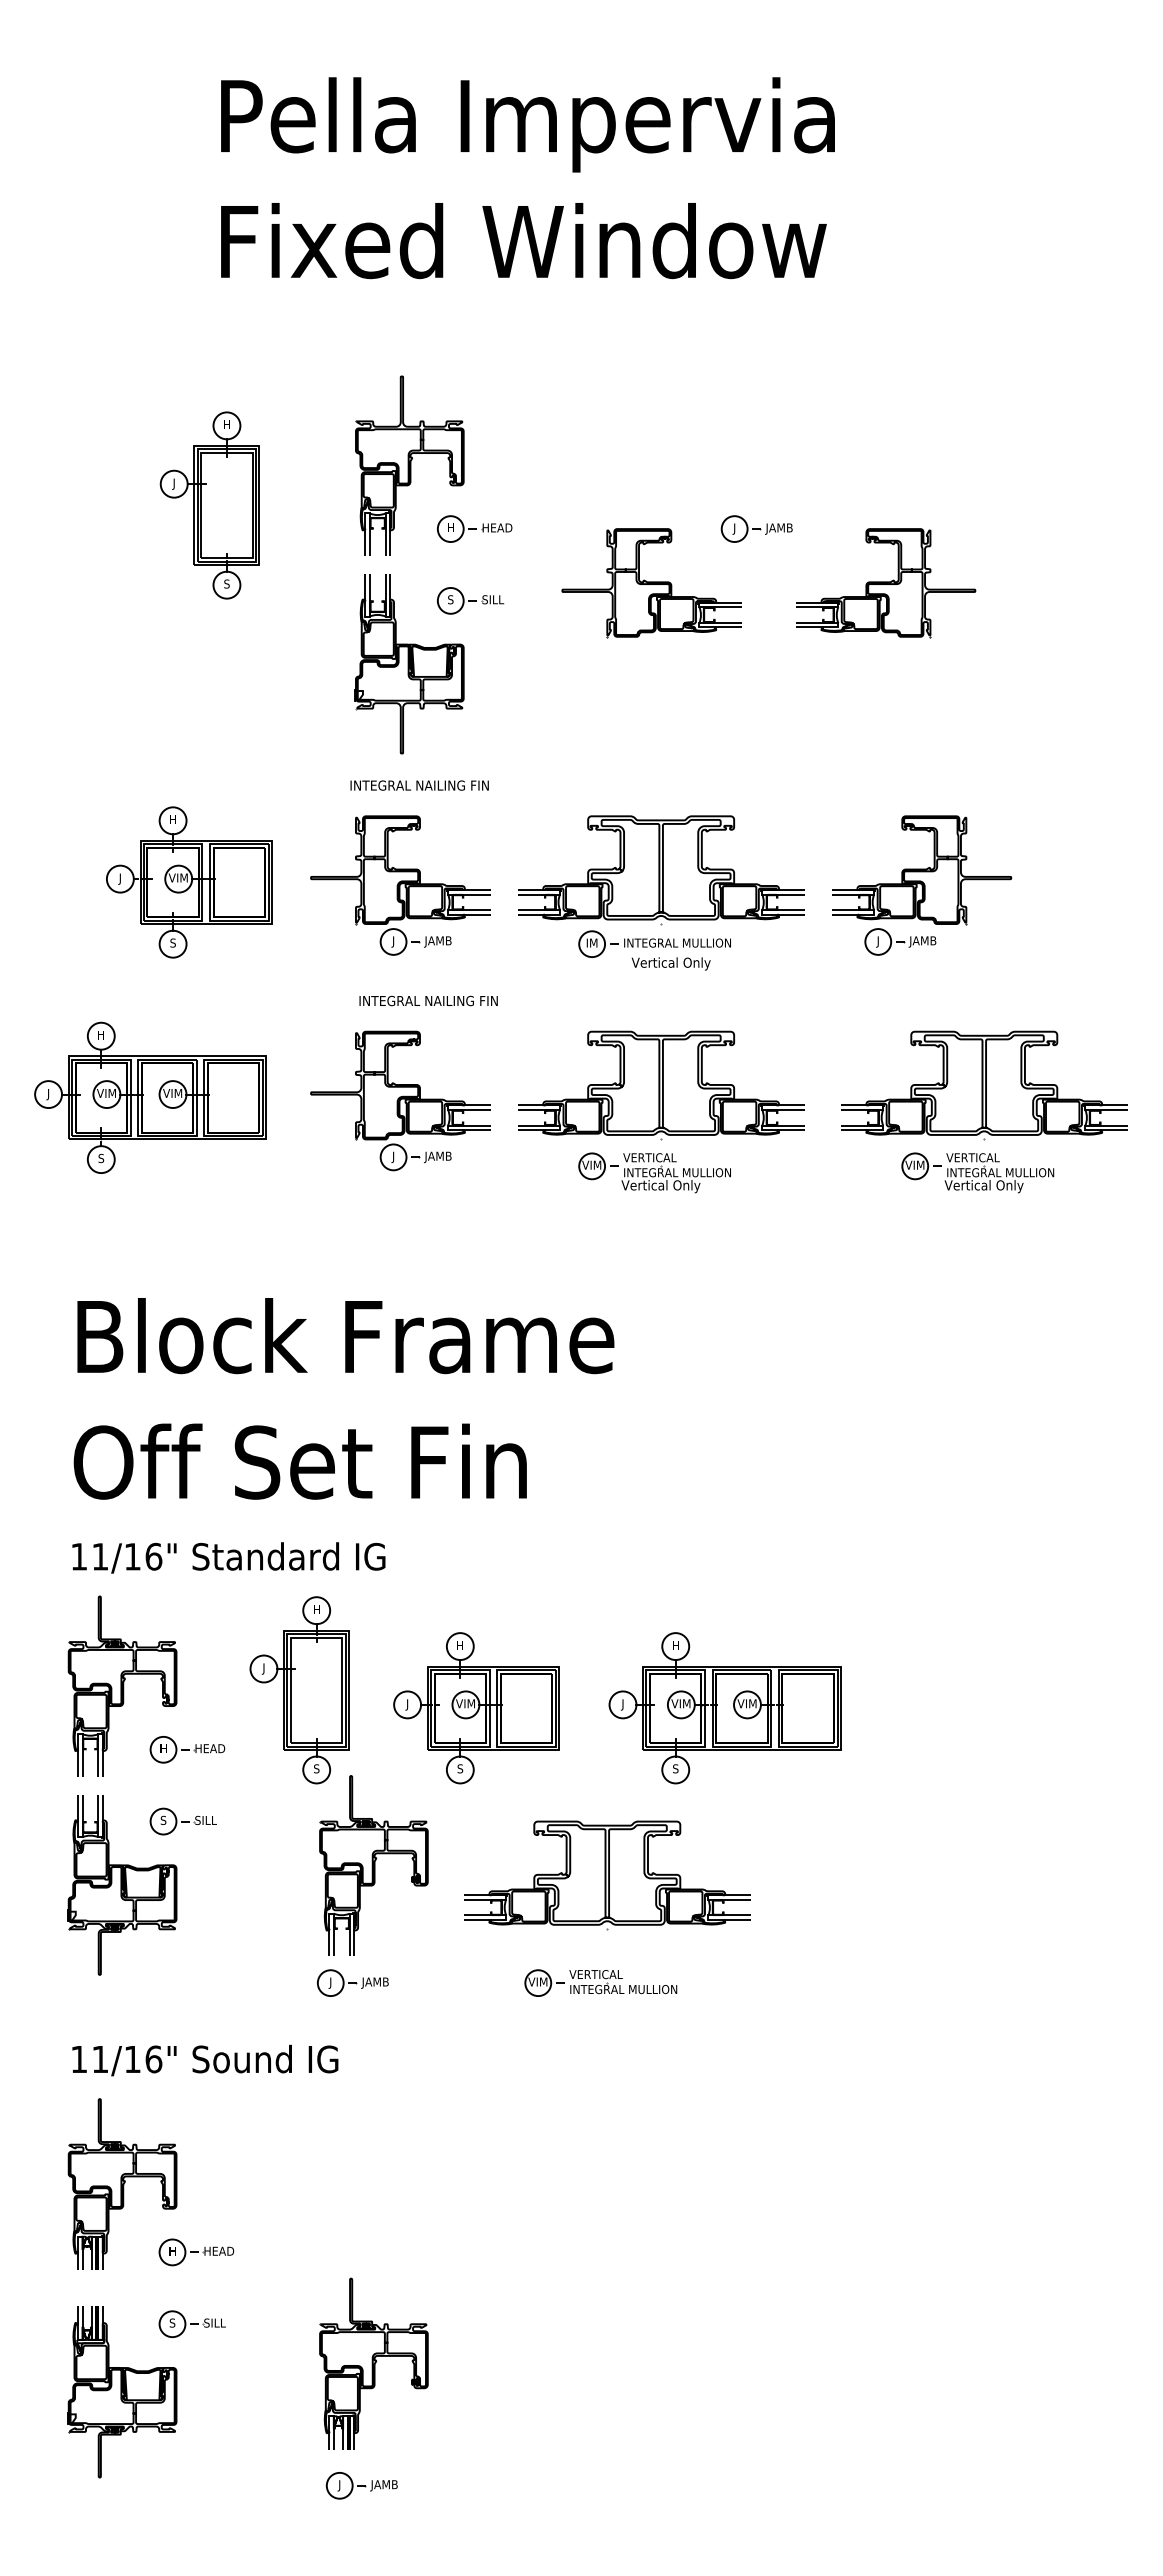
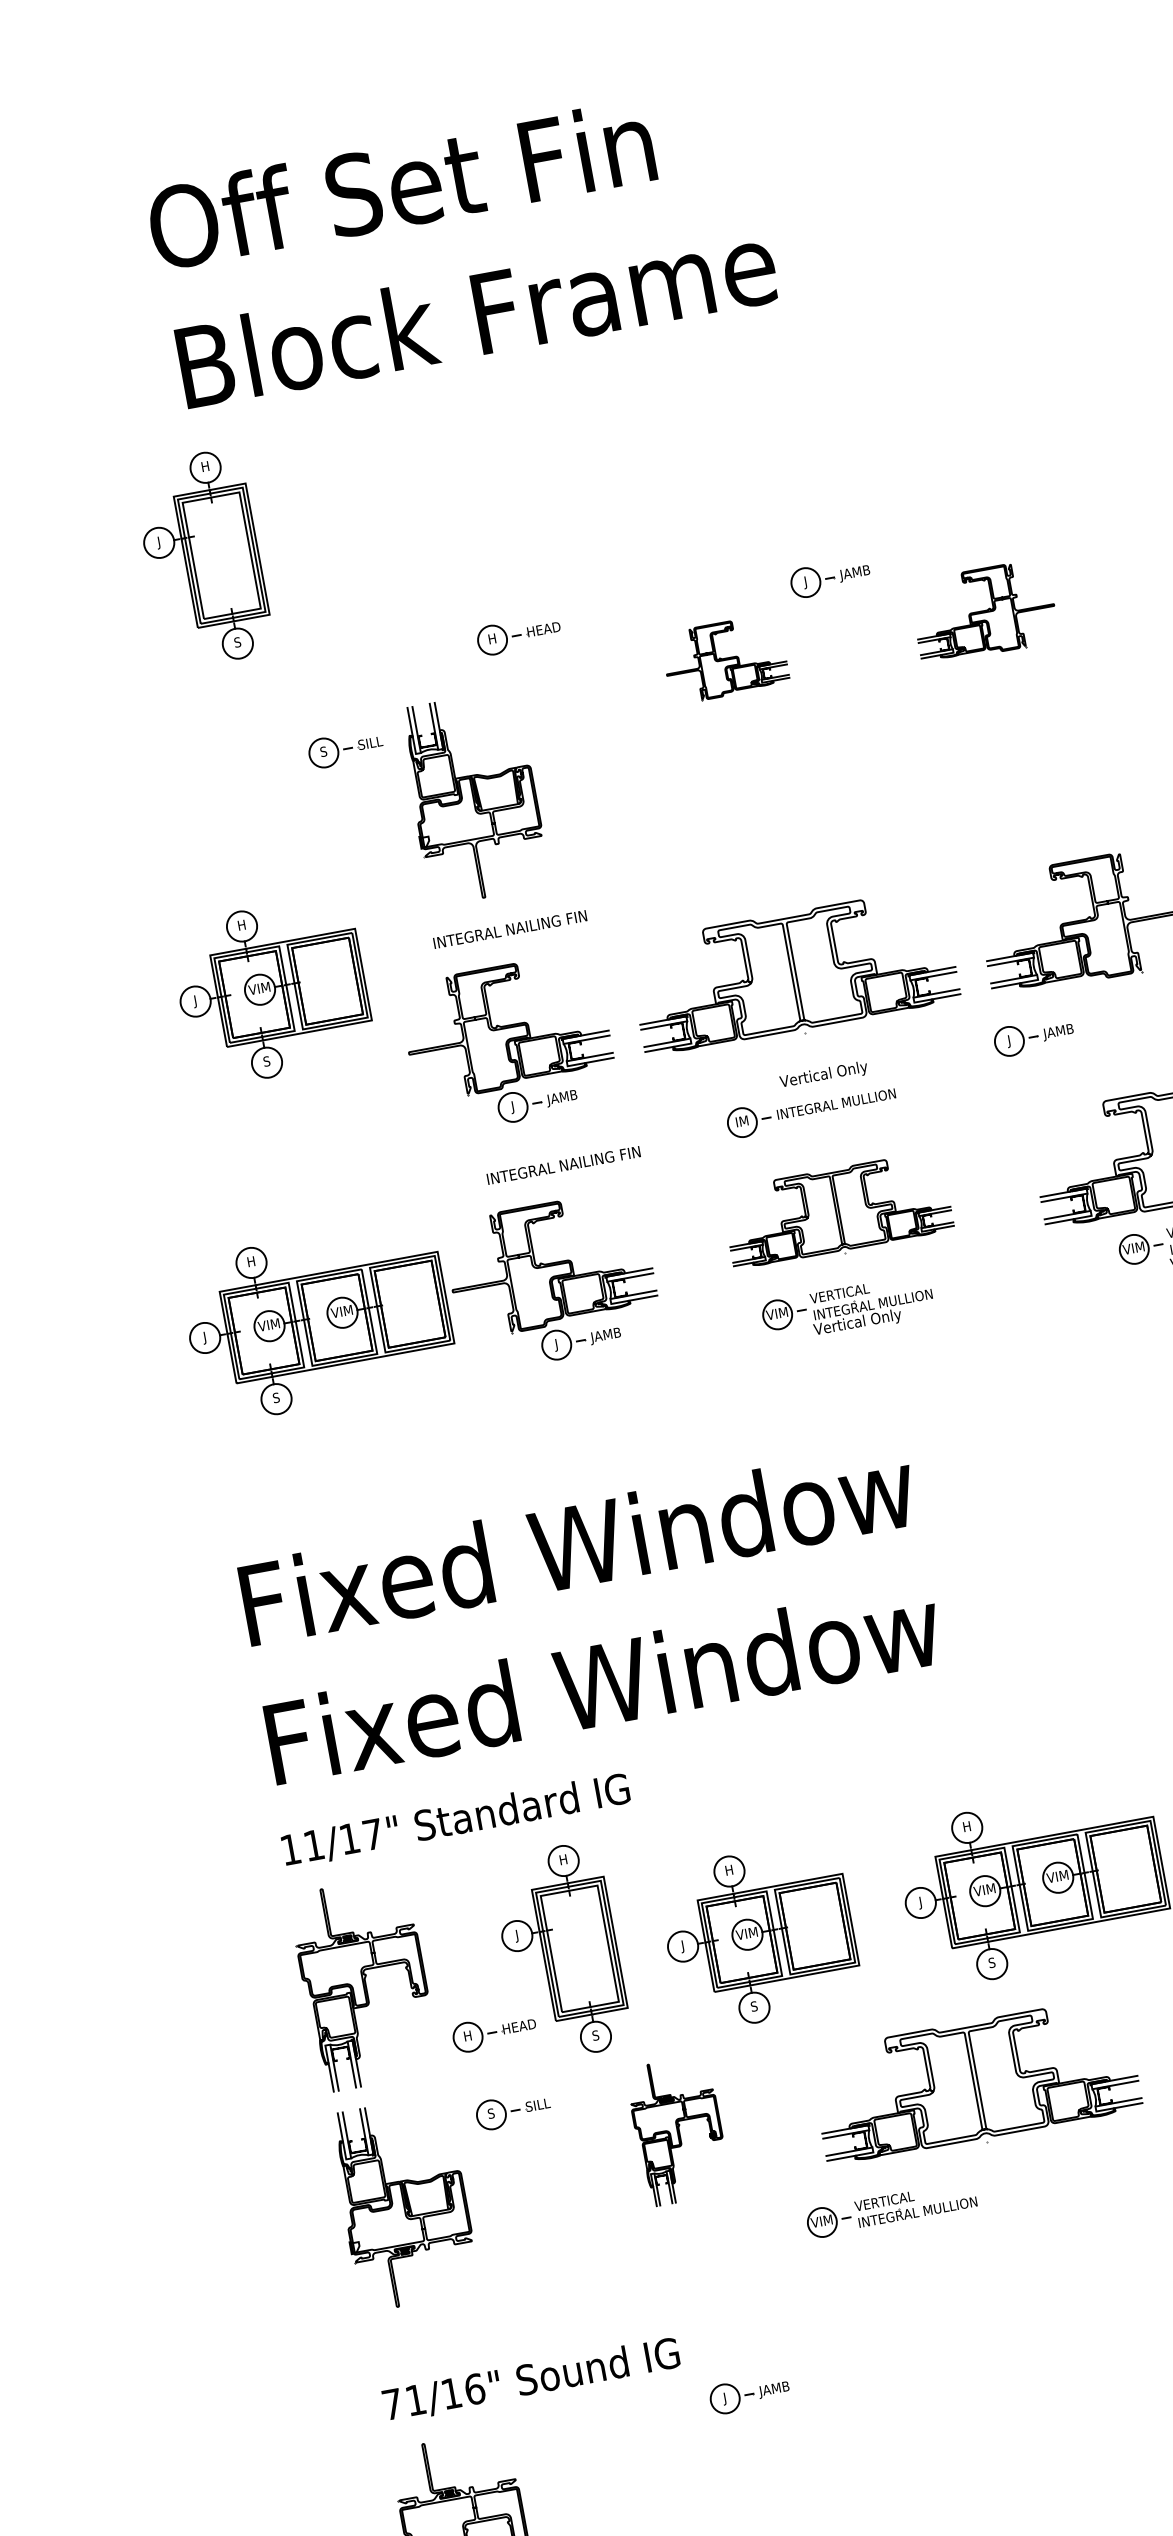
text: (525, 124) -> (493, 178), Pella Impervia -> Off Set Fin
text: (527, 241) -> (519, 307), Fixed Window -> Block Frame
part: (409, 465) -> (434, 578), removed
part: (209, 505) -> (202, 559), moved
part: (651, 583) -> (725, 659), size x0.6
part: (886, 583) -> (984, 611), size x0.7
part: (470, 600) -> (345, 748), moved
part: (189, 882) -> (272, 991), moved
part: (900, 941) -> (1033, 1036), moved
part: (654, 943) -> (811, 1109), moved
part: (661, 1085) -> (837, 1211), size x0.7
part: (150, 1097) -> (318, 1320), moved
text: (384, 1336) -> (582, 1544), Block Frame -> Fixed Window
text: (378, 1461) -> (601, 1683), Off Set Fin -> Fixed Window
text: (153, 1556) -> (372, 1834), 11/16" -> 11/17"
part: (187, 1749) -> (494, 2032), moved
part: (182, 1821) -> (512, 2110), moved
part: (373, 1865) -> (678, 2130), size x0.7
part: (607, 1875) -> (976, 2082), moved
part: (352, 1982) -> (749, 2393), moved
part: (600, 1982) -> (890, 2209), moved
text: (78, 2059) -> (391, 2404), 11/16" -> 71/16"

